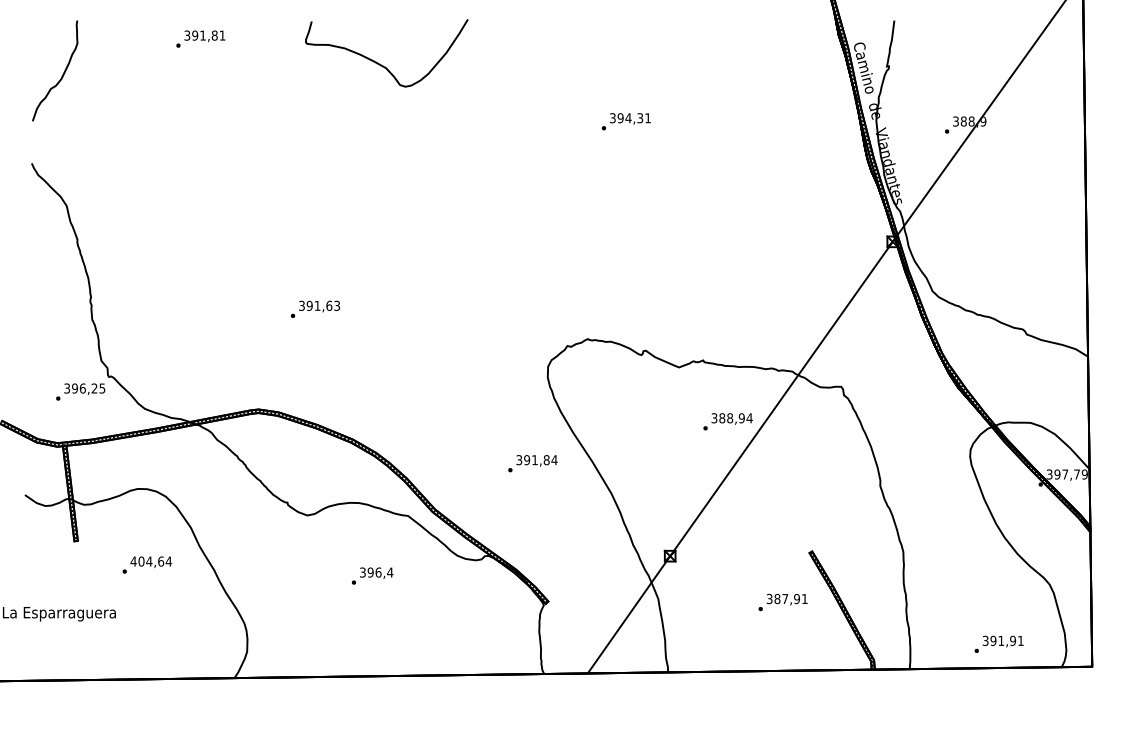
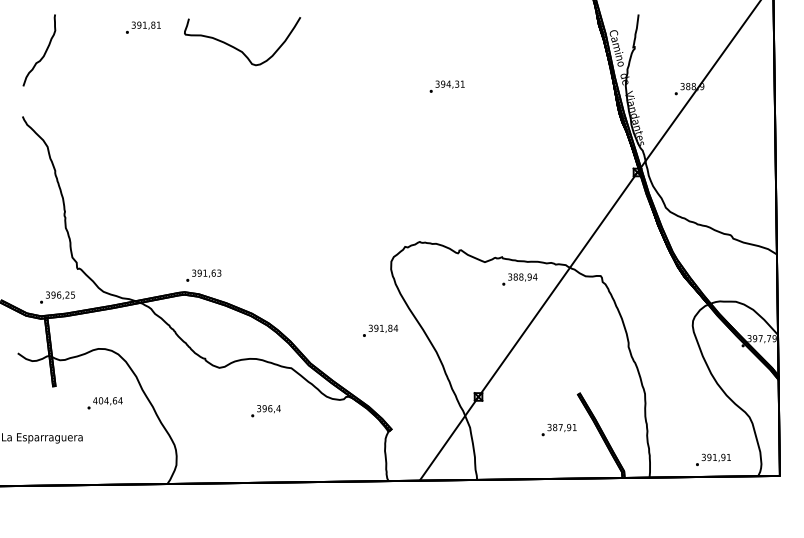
curve: (378, 62) -> (236, 47), moved
text: (315, 308) -> (203, 275), moved
text: (80, 391) -> (57, 297), moved
text: (727, 421) -> (519, 279), moved

